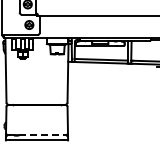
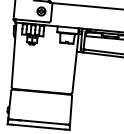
line: (42, 135) -> (44, 122), dashed -> solid

